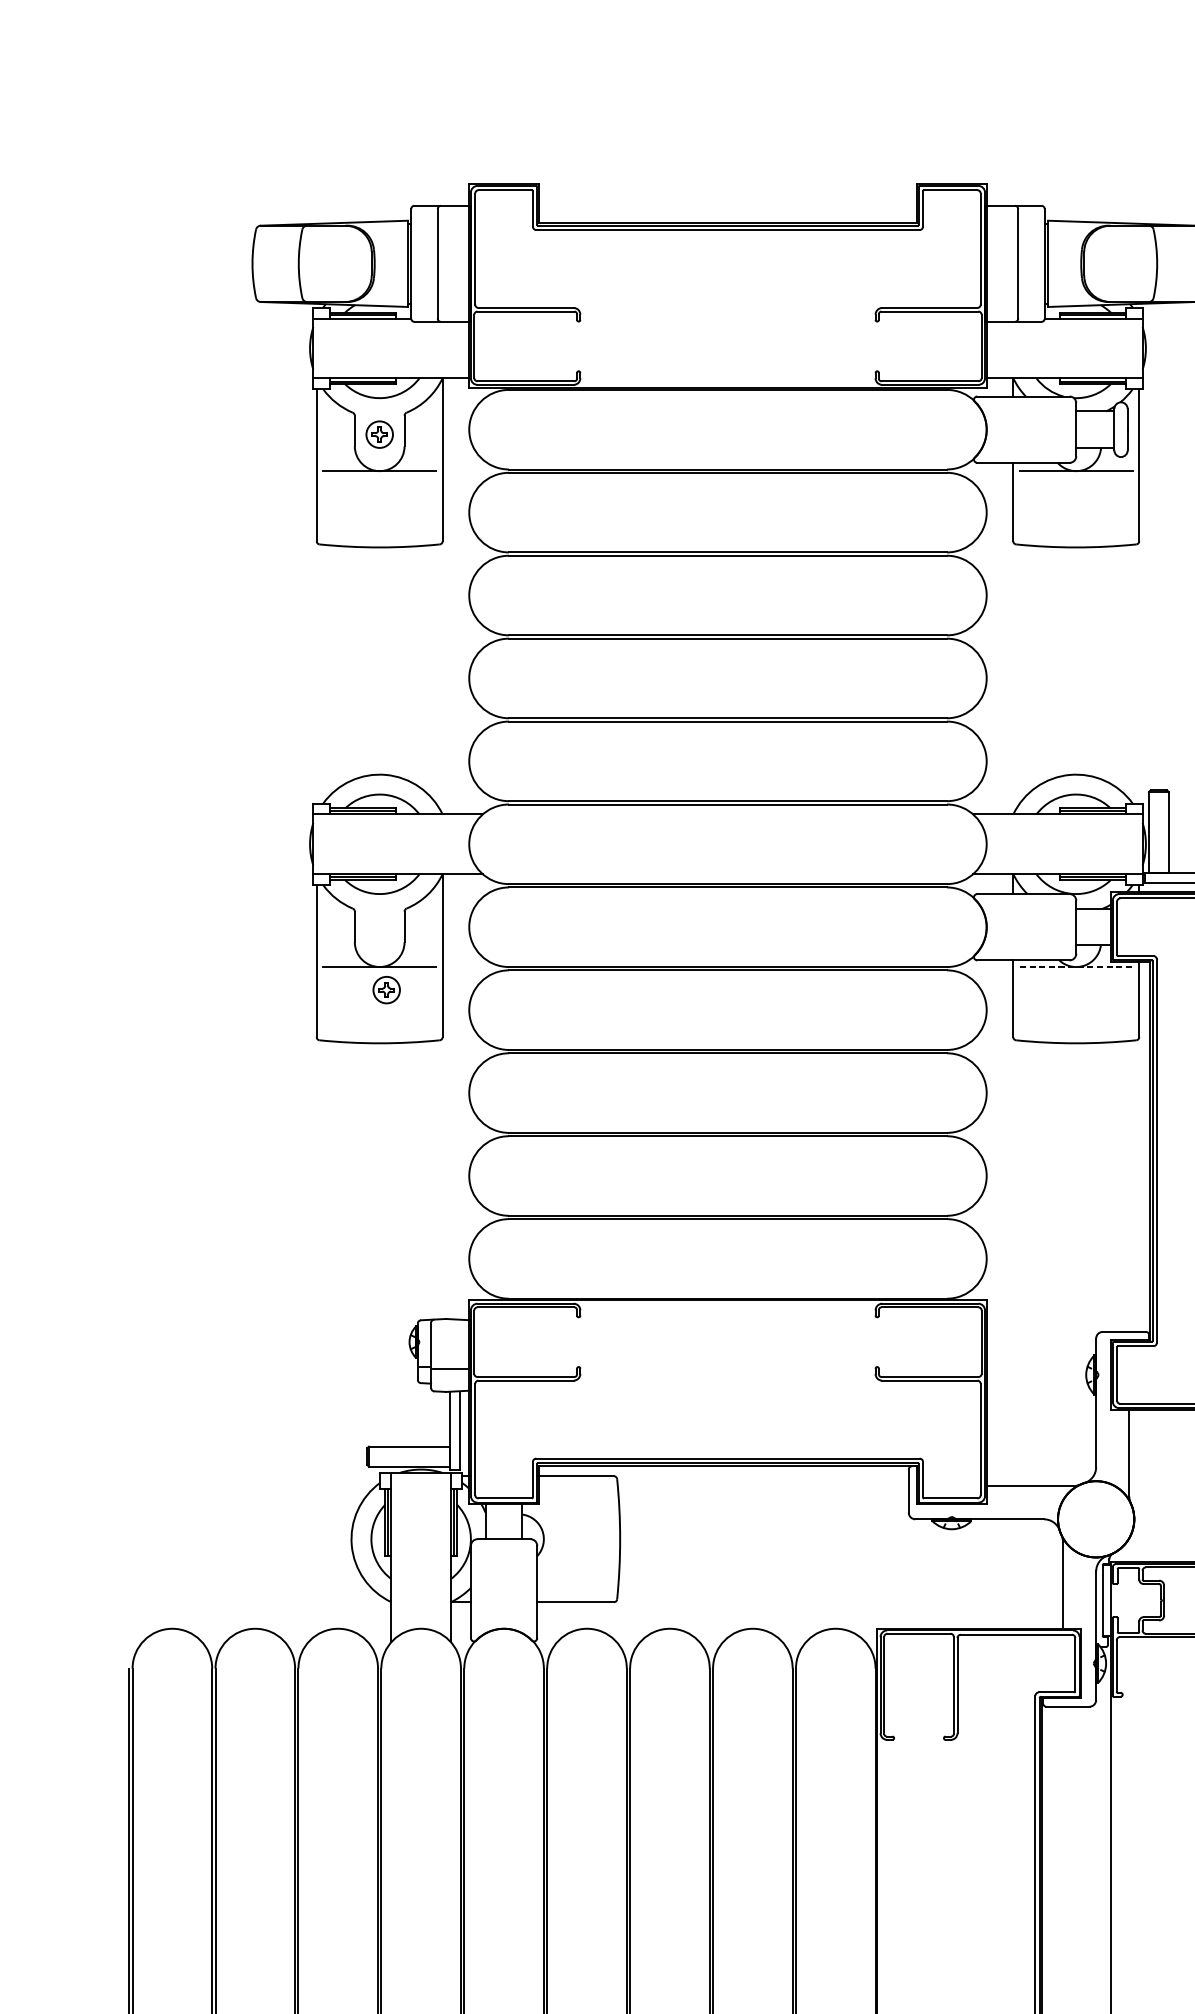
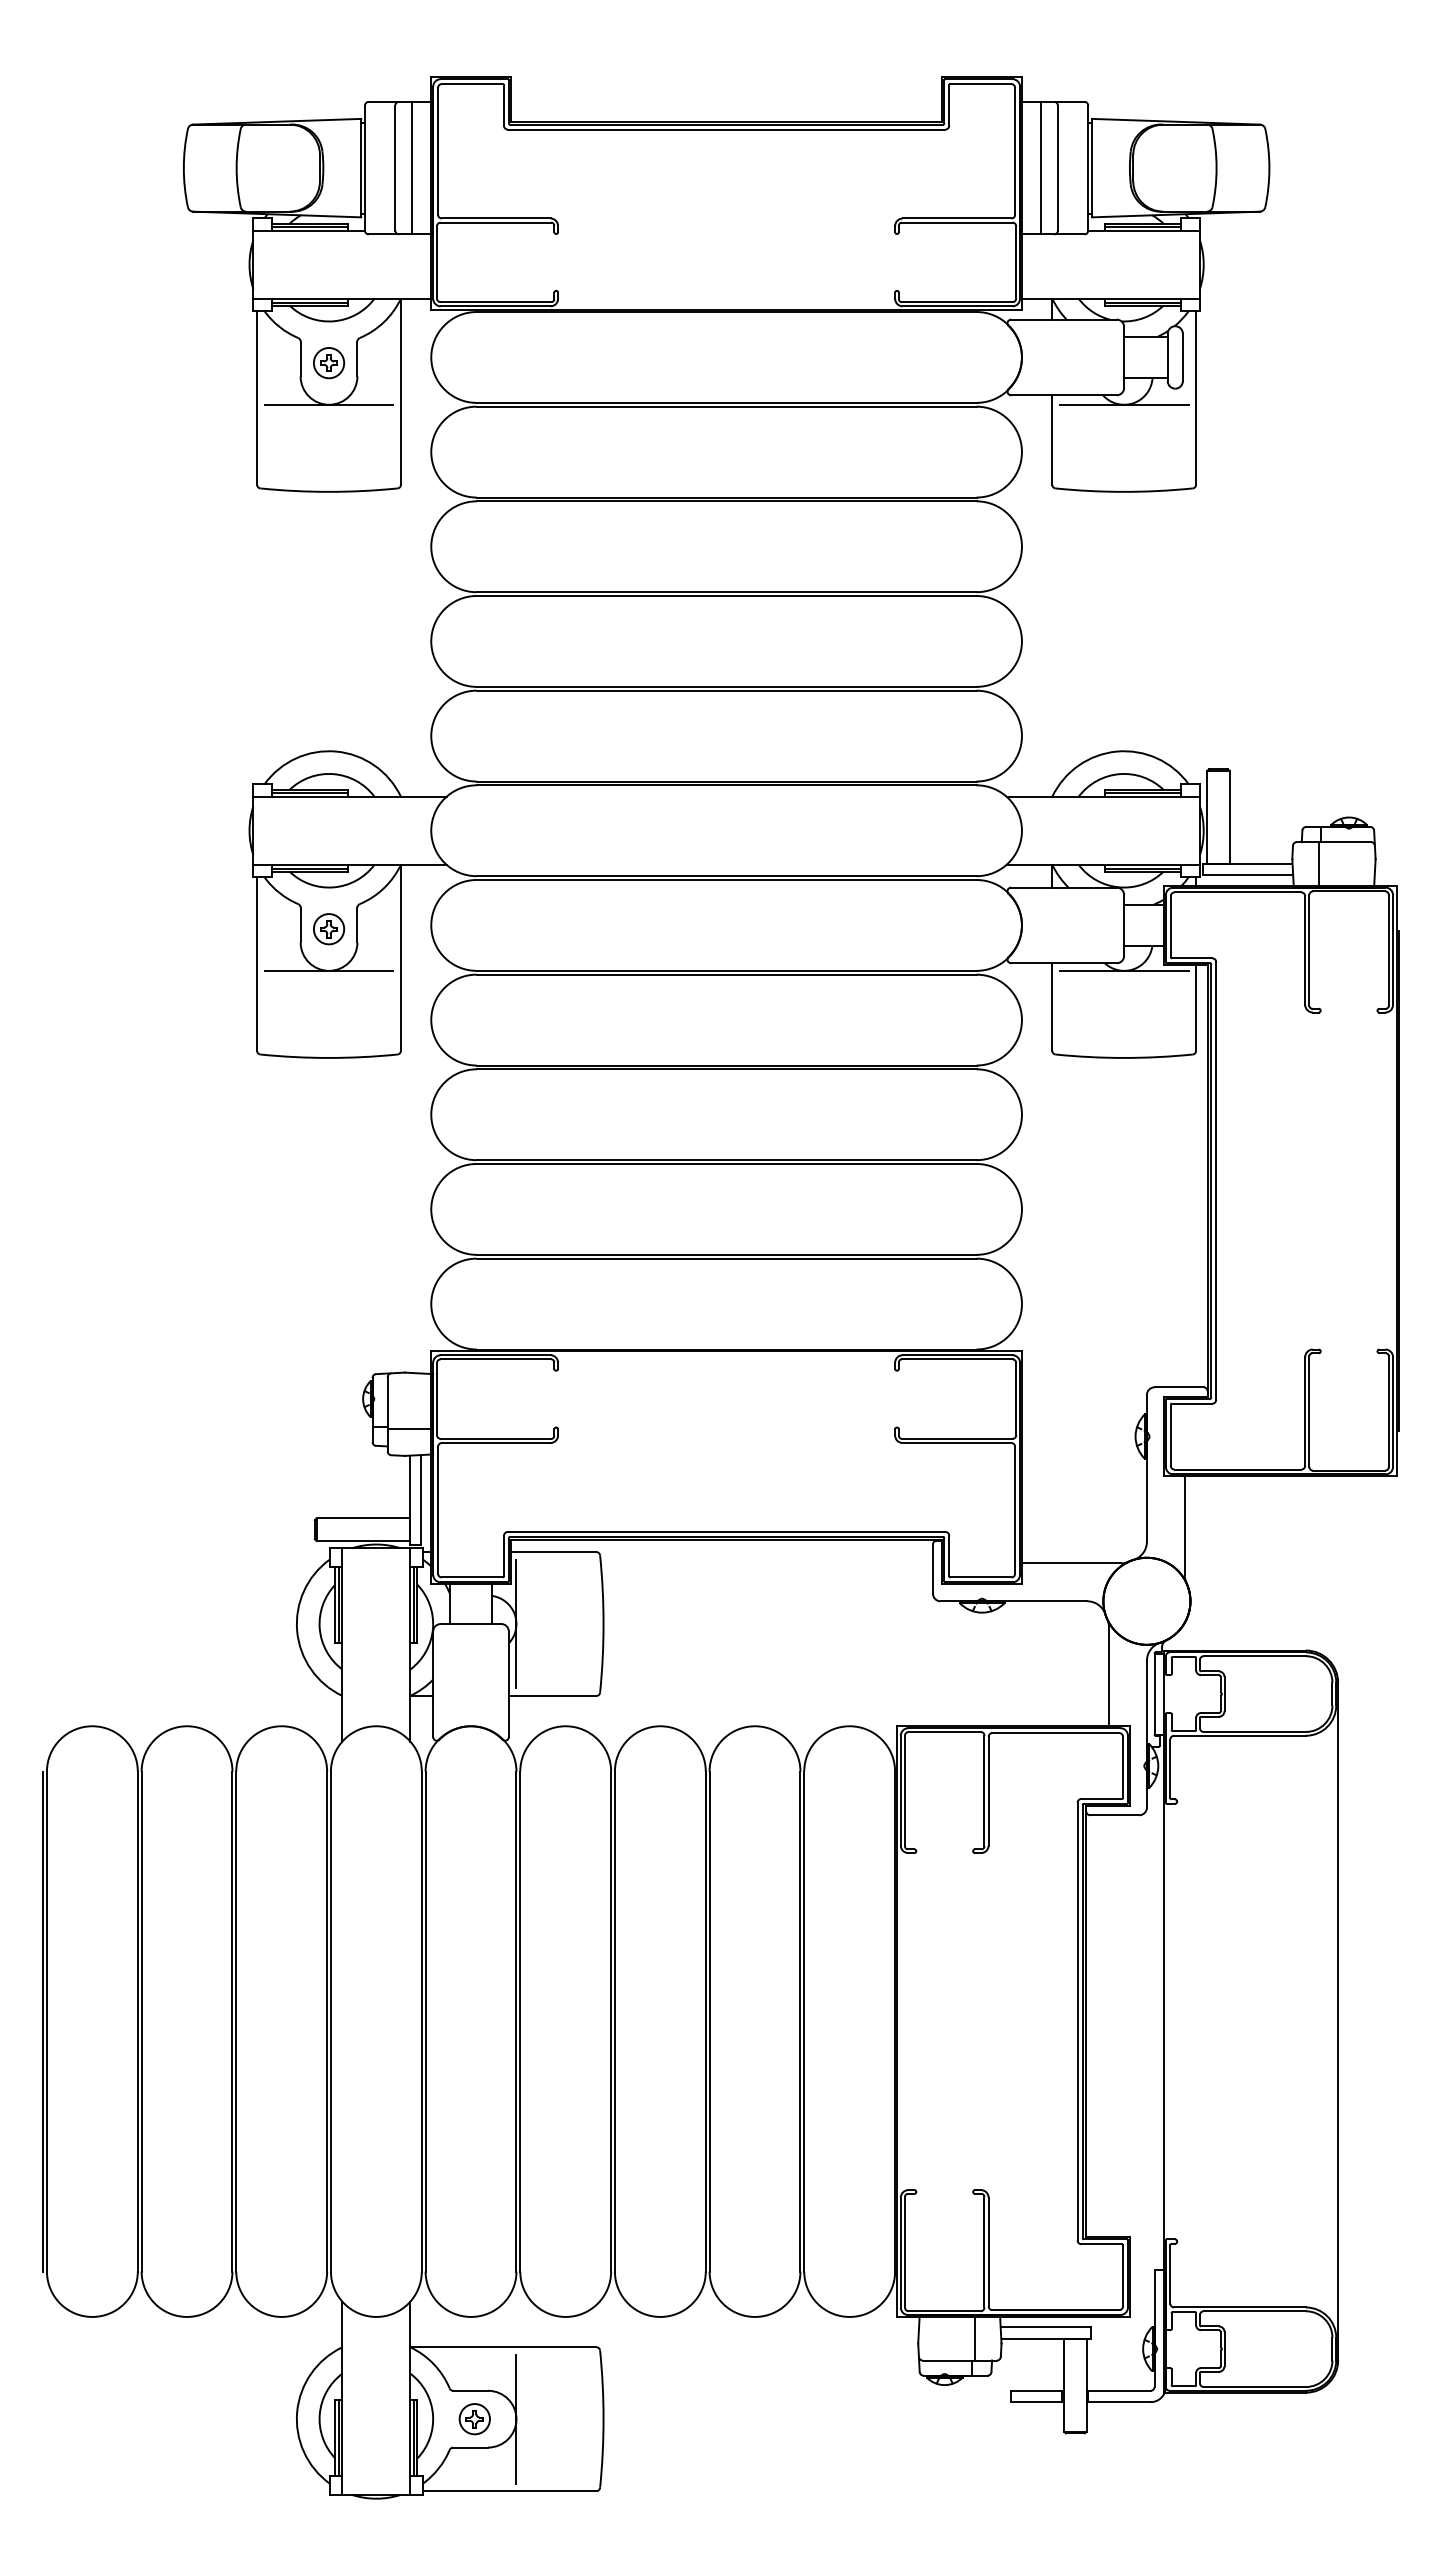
line: (452, 263) -> (412, 167), added
line: (1002, 263) -> (1040, 167), added
line: (1076, 966) -> (1124, 970), dashed -> solid
part: (387, 990) -> (329, 929), moved
line: (543, 1538) -> (516, 1623), added

